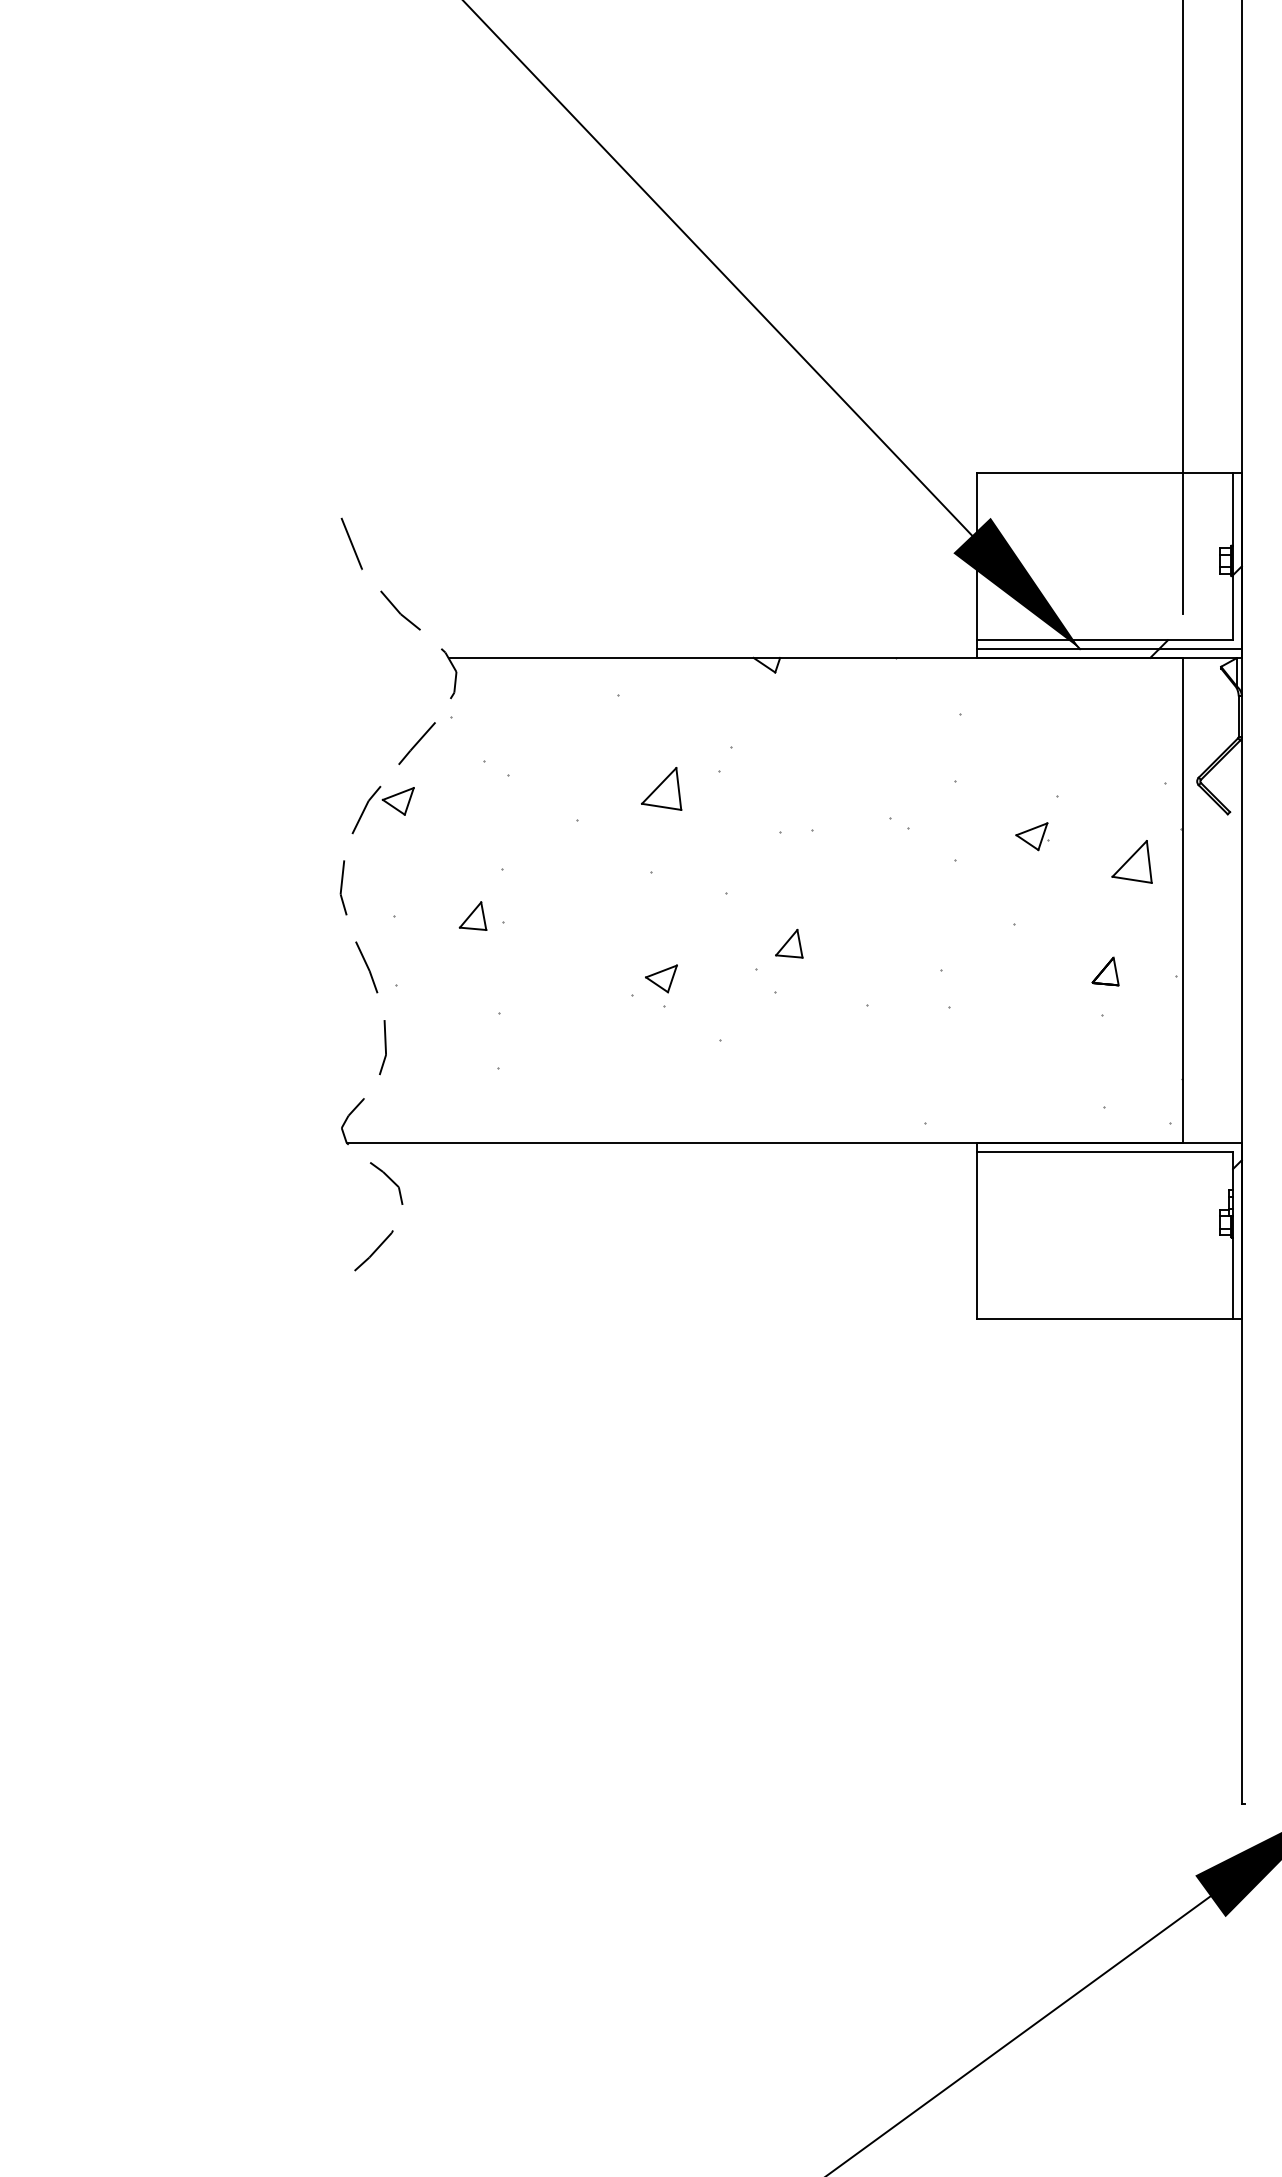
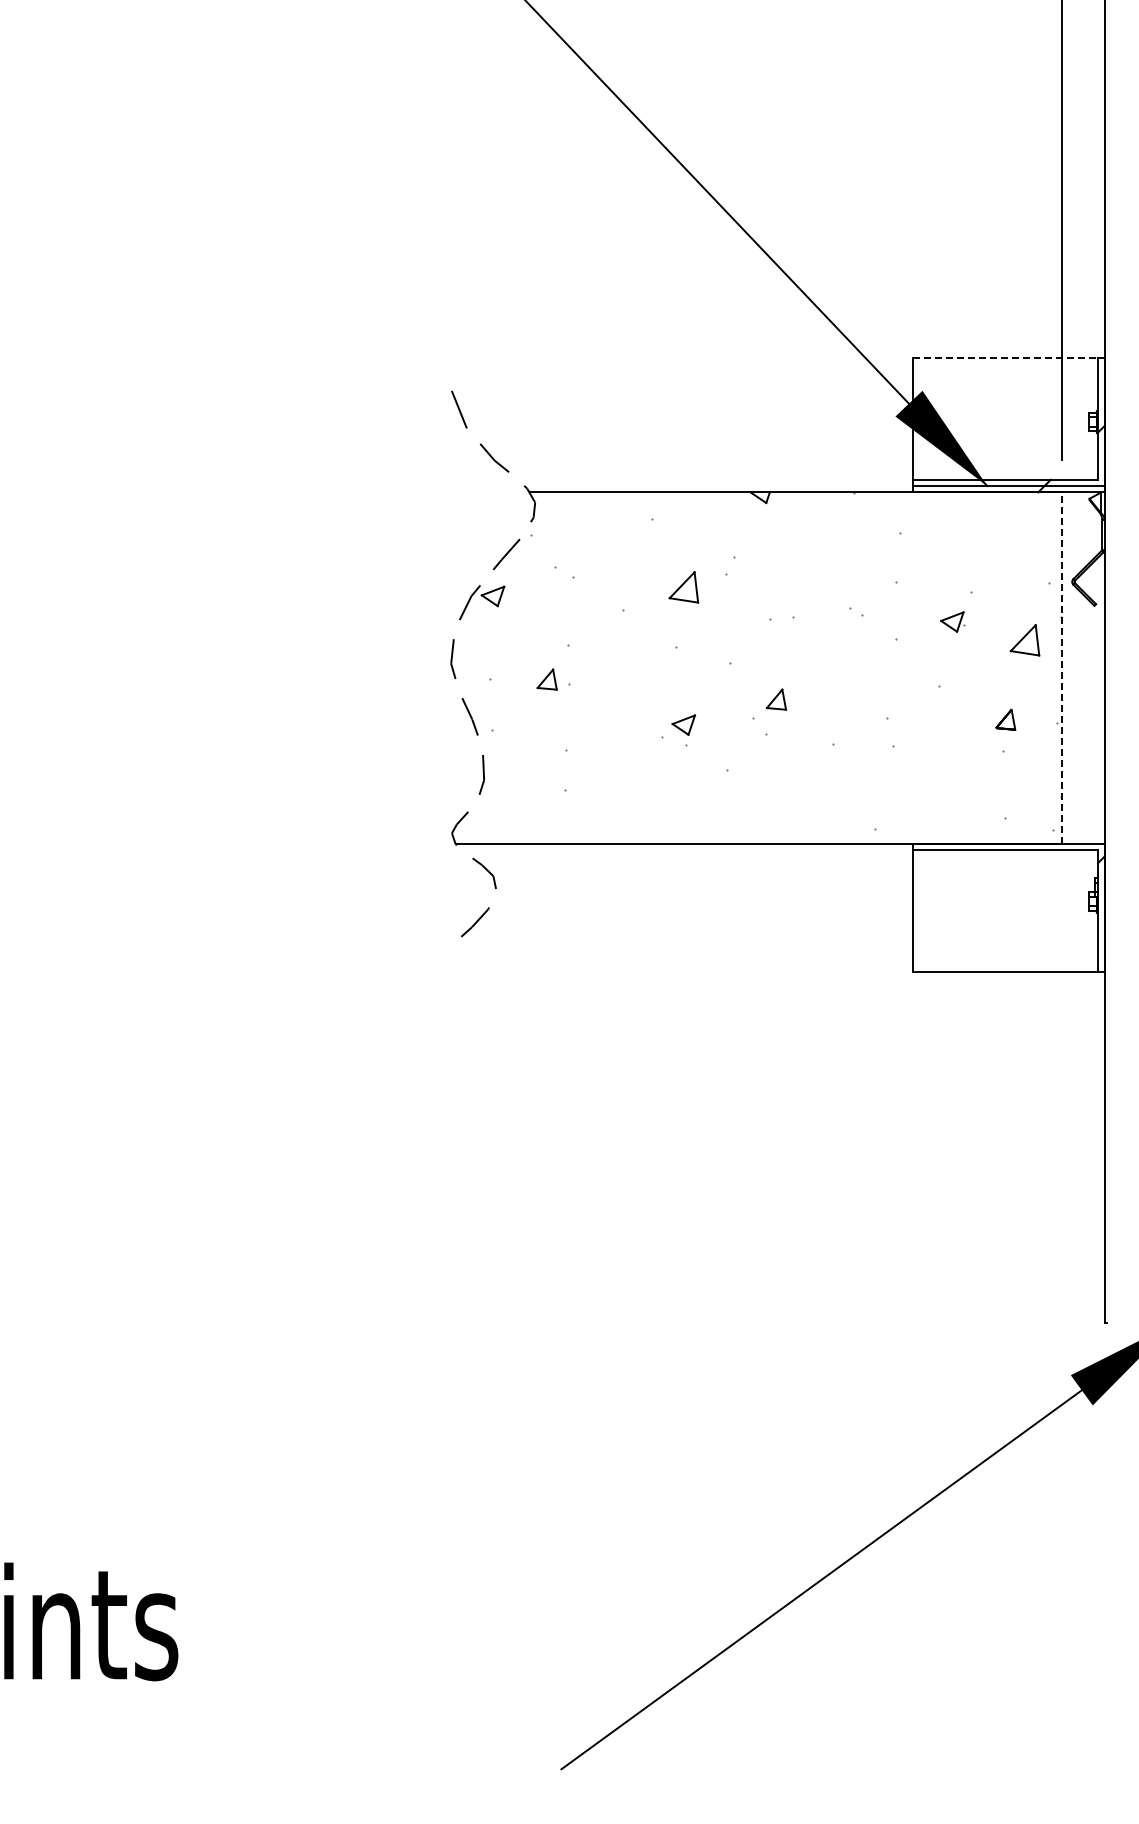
line: (1105, 473) -> (1005, 358), solid -> dashed
line: (1183, 900) -> (1062, 668), solid -> dashed

